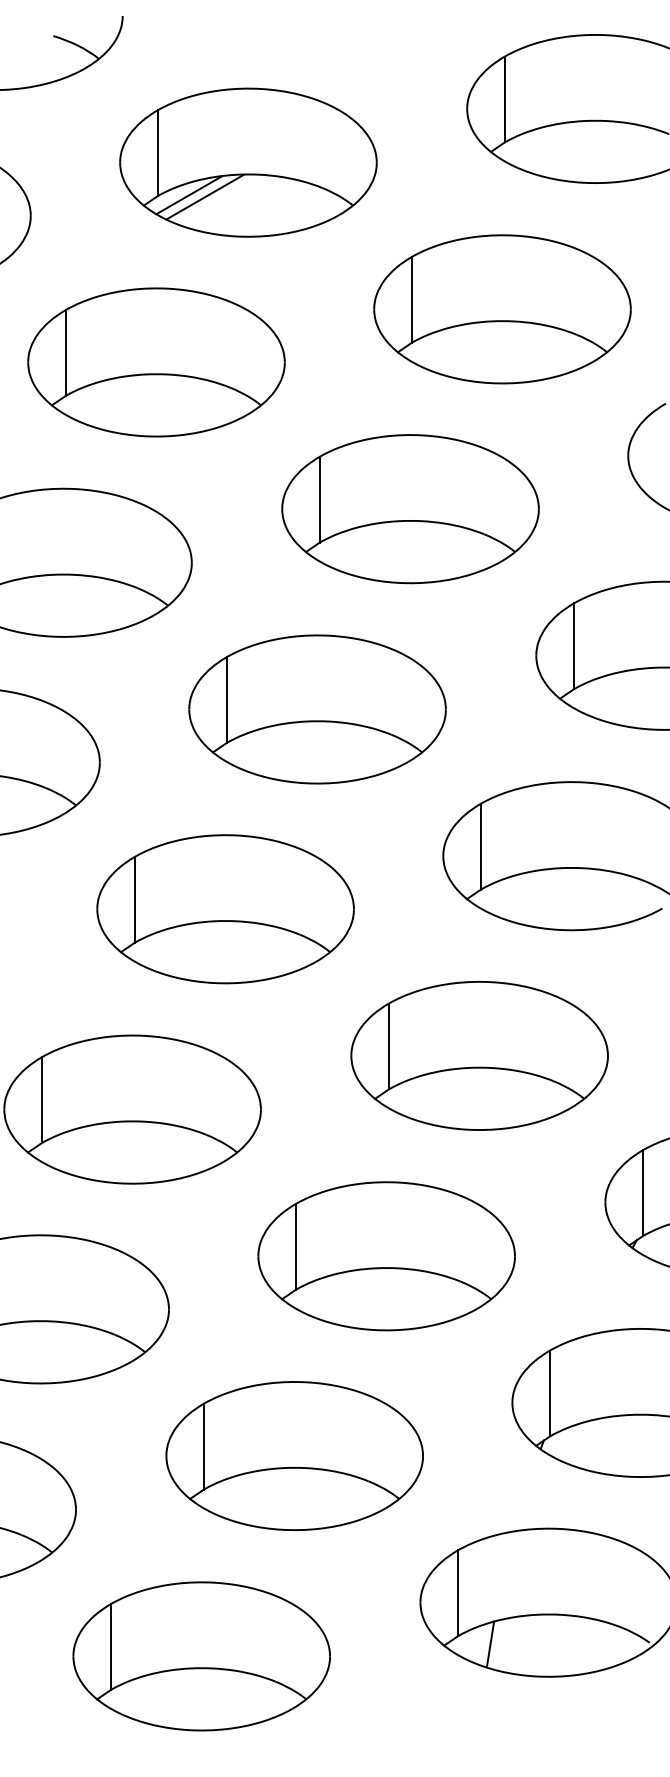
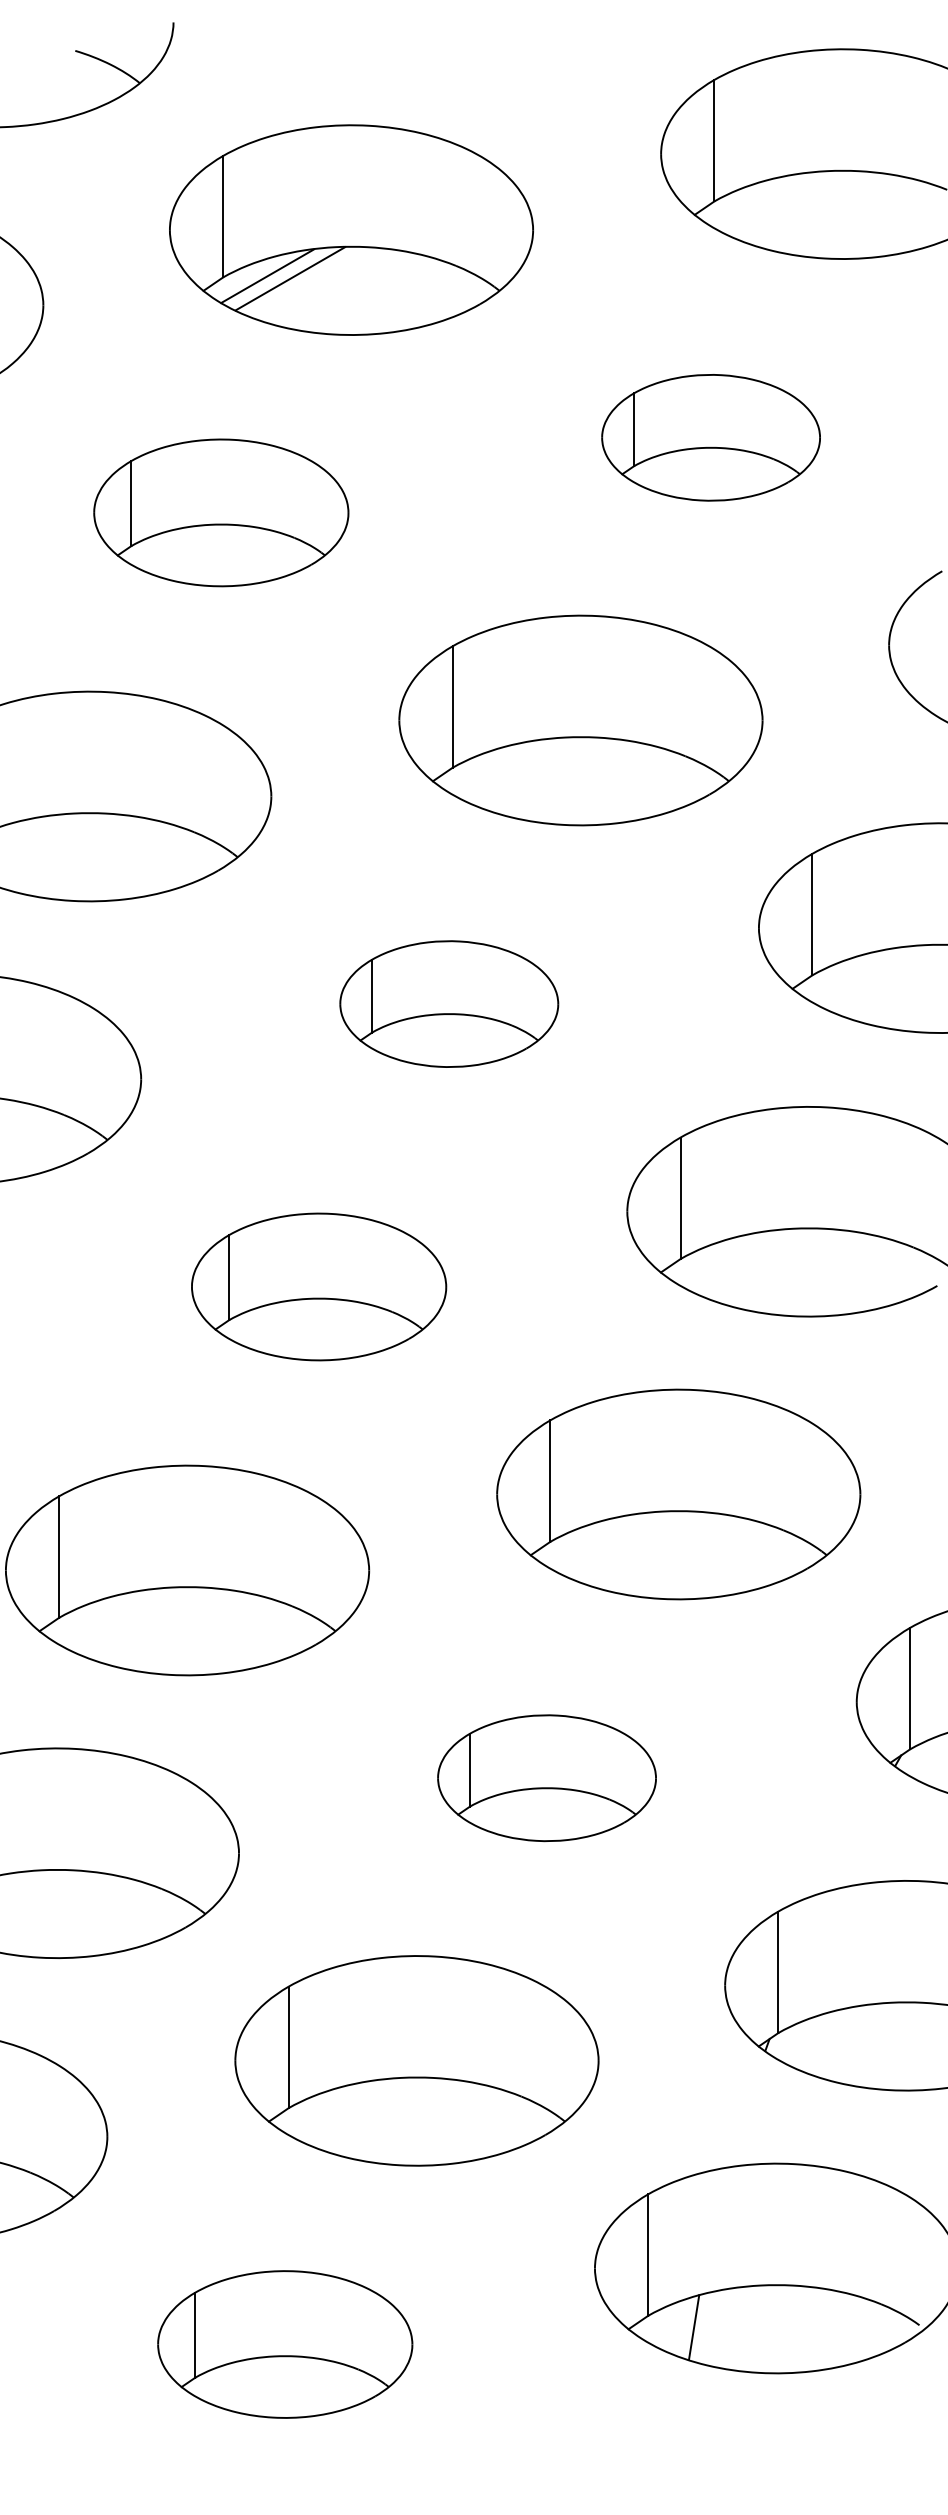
part: (502, 309) -> (711, 437), size x0.6
part: (156, 362) -> (221, 512), size x0.7
part: (317, 709) -> (449, 1004), size x0.6
part: (225, 909) -> (319, 1287), size x0.7
part: (386, 1256) -> (546, 1778), size x0.6
part: (201, 1656) -> (285, 2344), size x0.7

